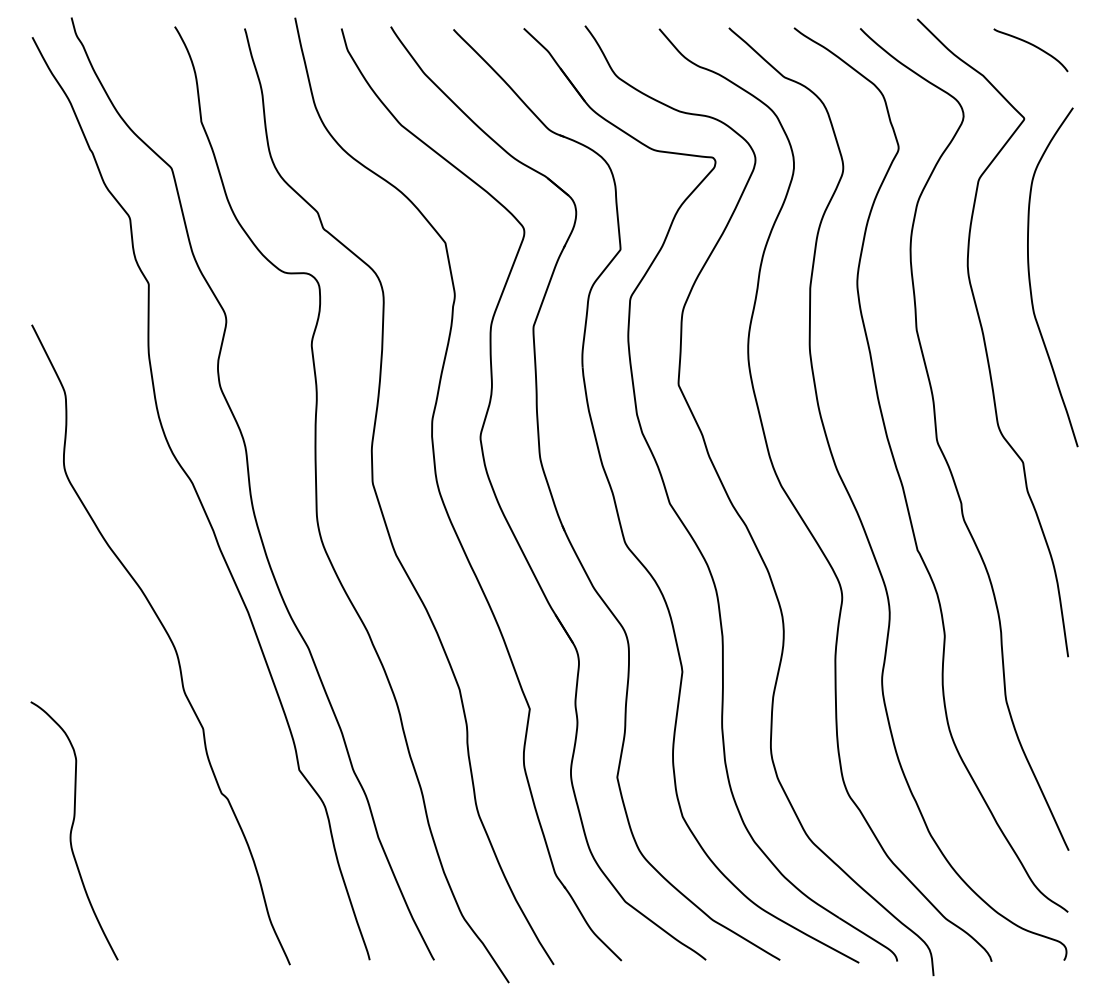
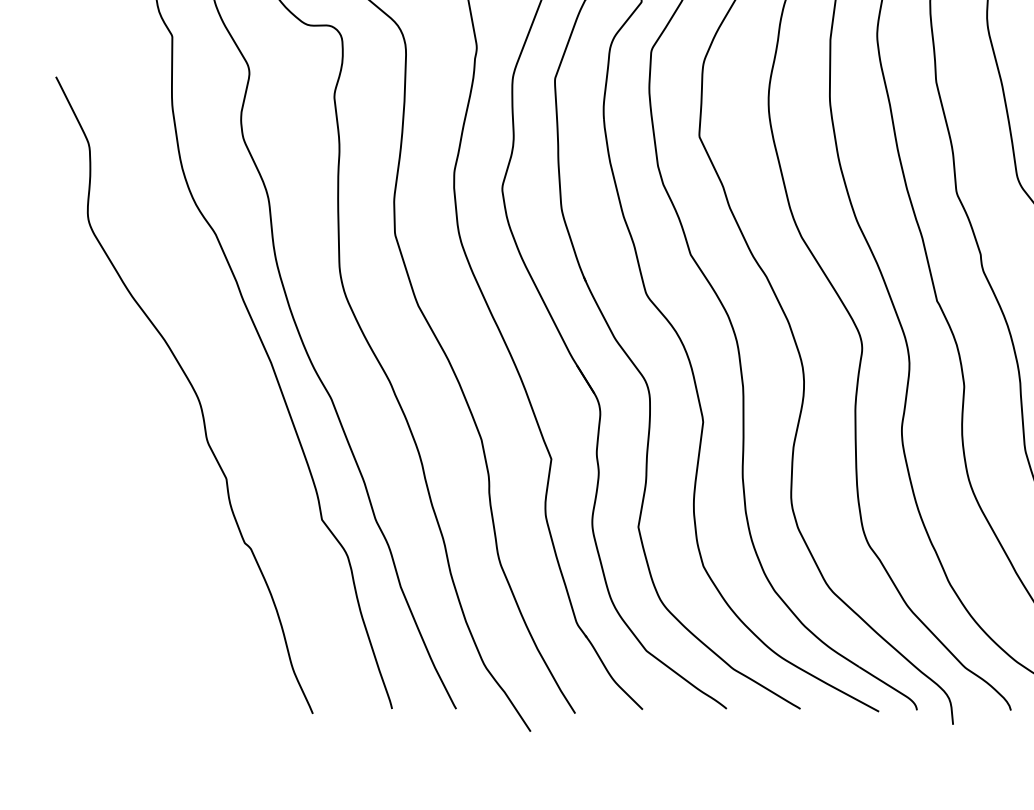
curve: (72, 830) -> (96, 579), removed

